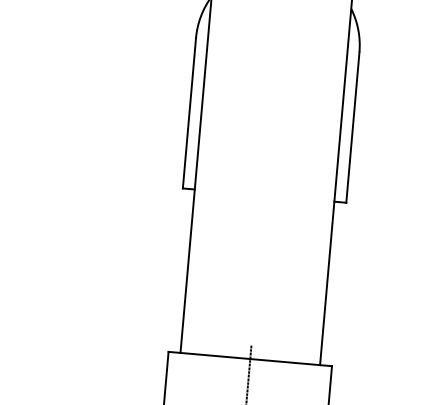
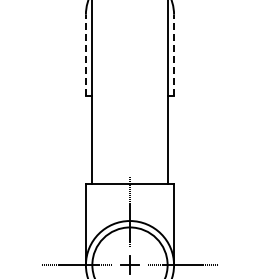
line: (188, 113) -> (85, 55), solid -> dashed
line: (353, 127) -> (174, 55), solid -> dashed

